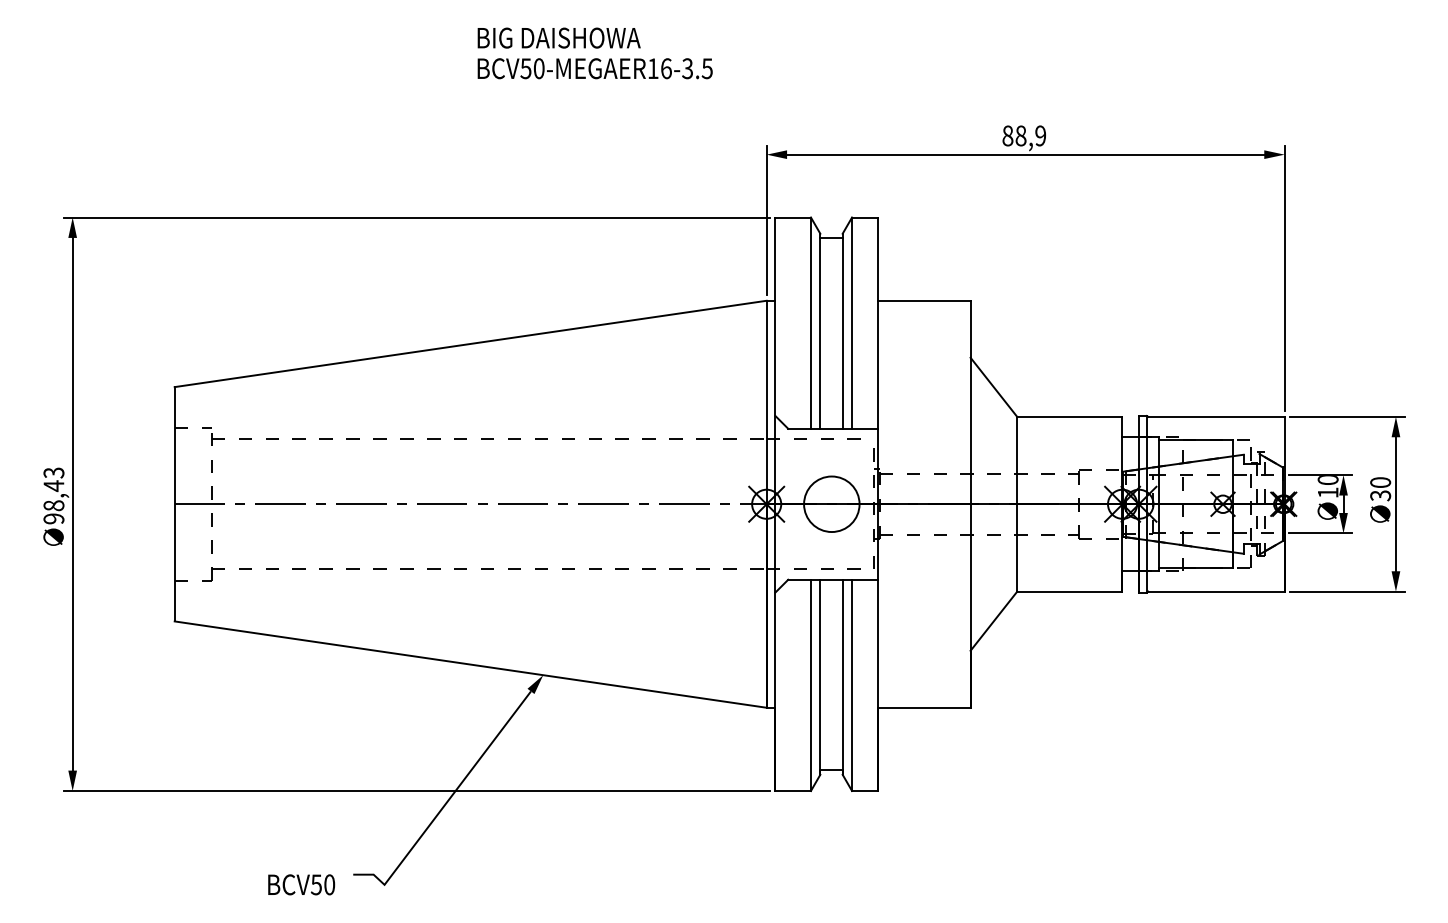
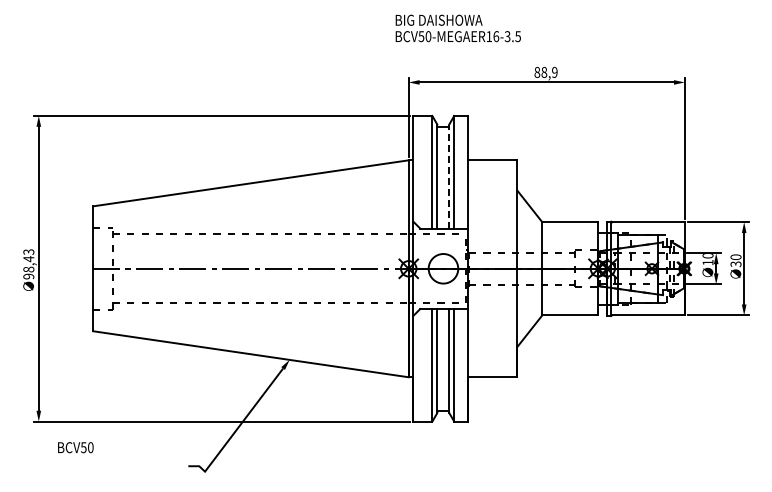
text: (593, 53) -> (457, 28), moved
line: (843, 331) -> (449, 176), solid -> dashed
text: (300, 884) -> (75, 447), moved

